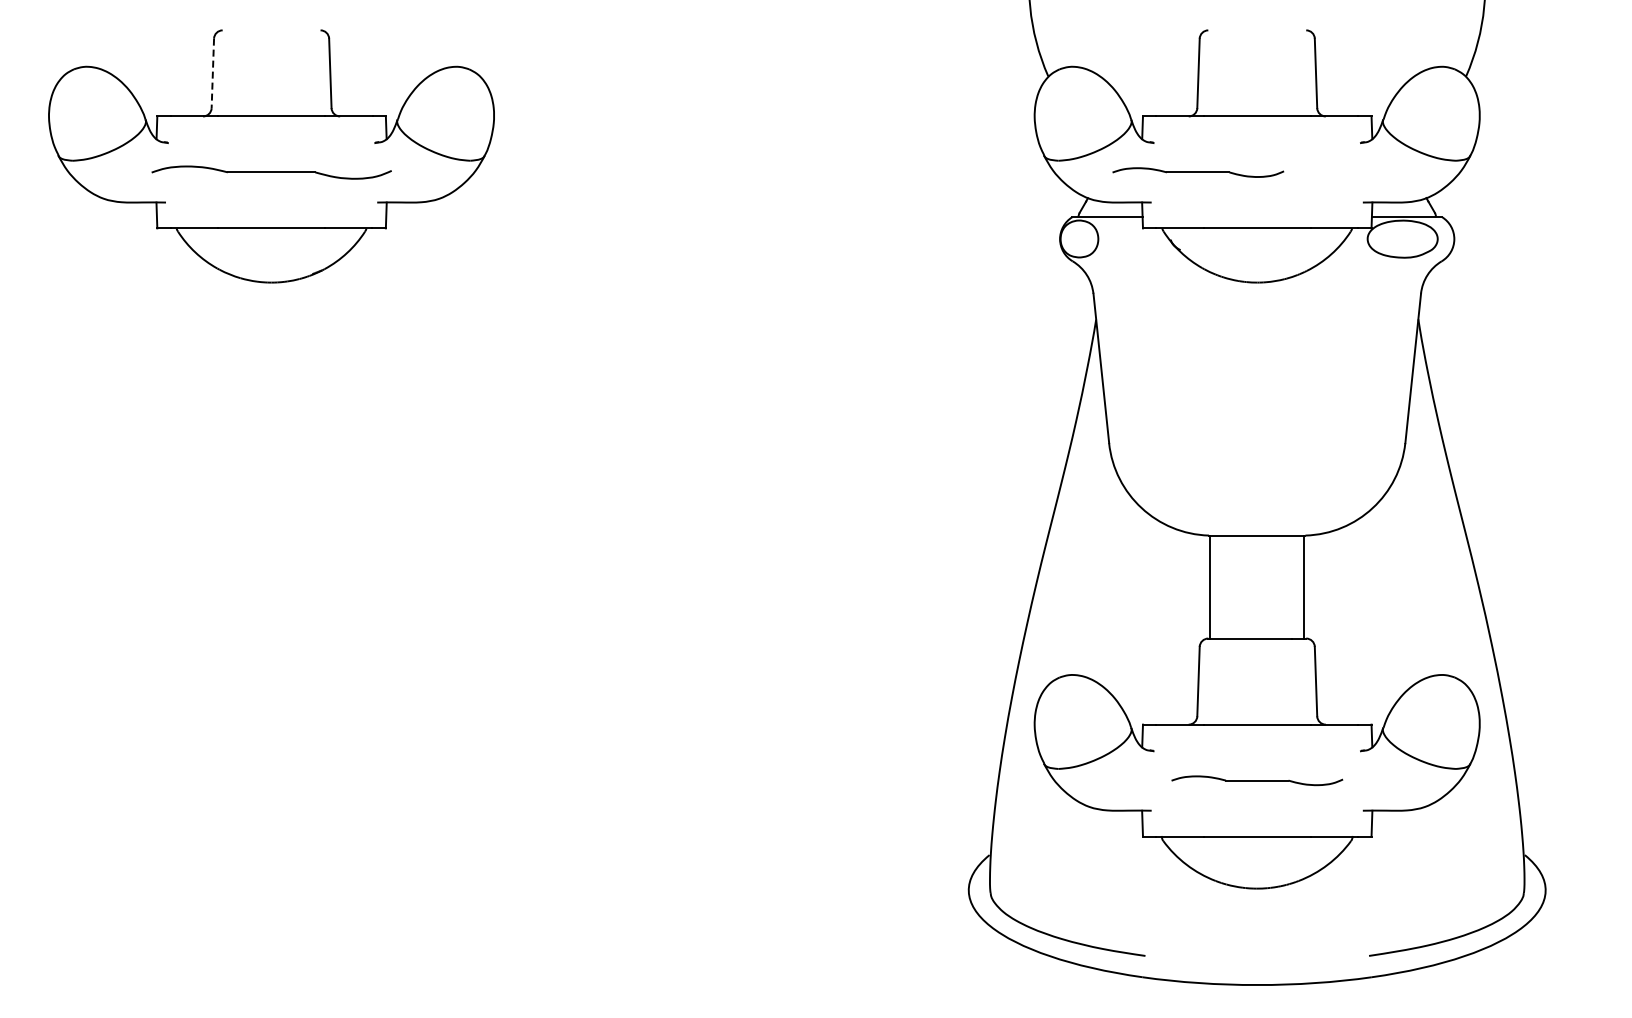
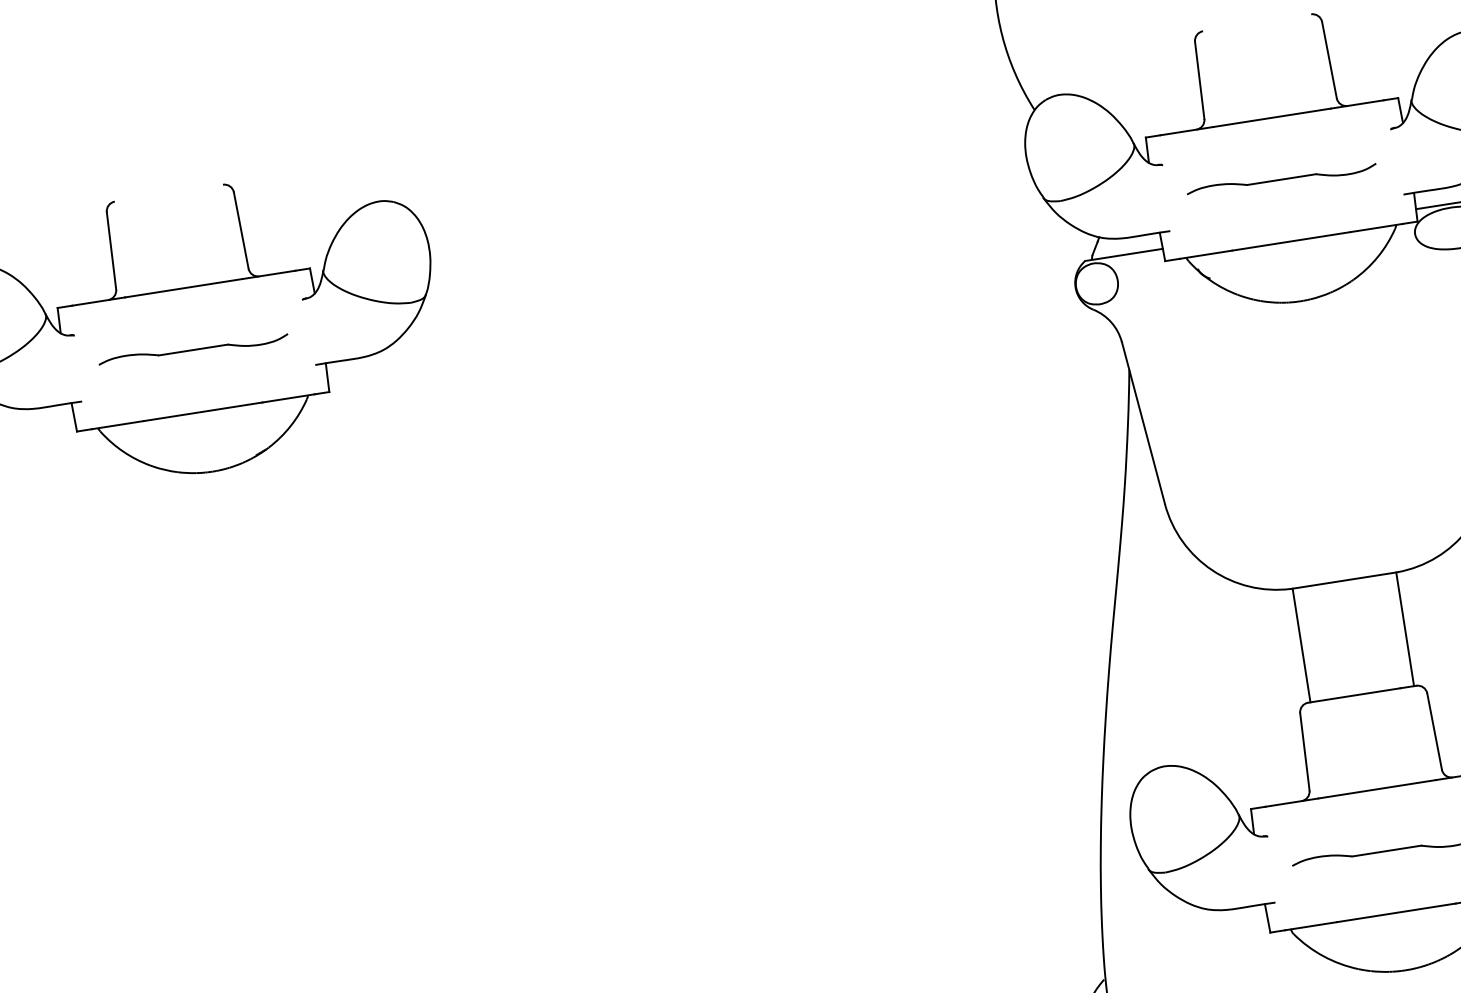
line: (212, 73) -> (111, 251), dashed -> solid
part: (271, 172) -> (193, 350), size x0.71
part: (1198, 172) -> (1281, 179), moved

